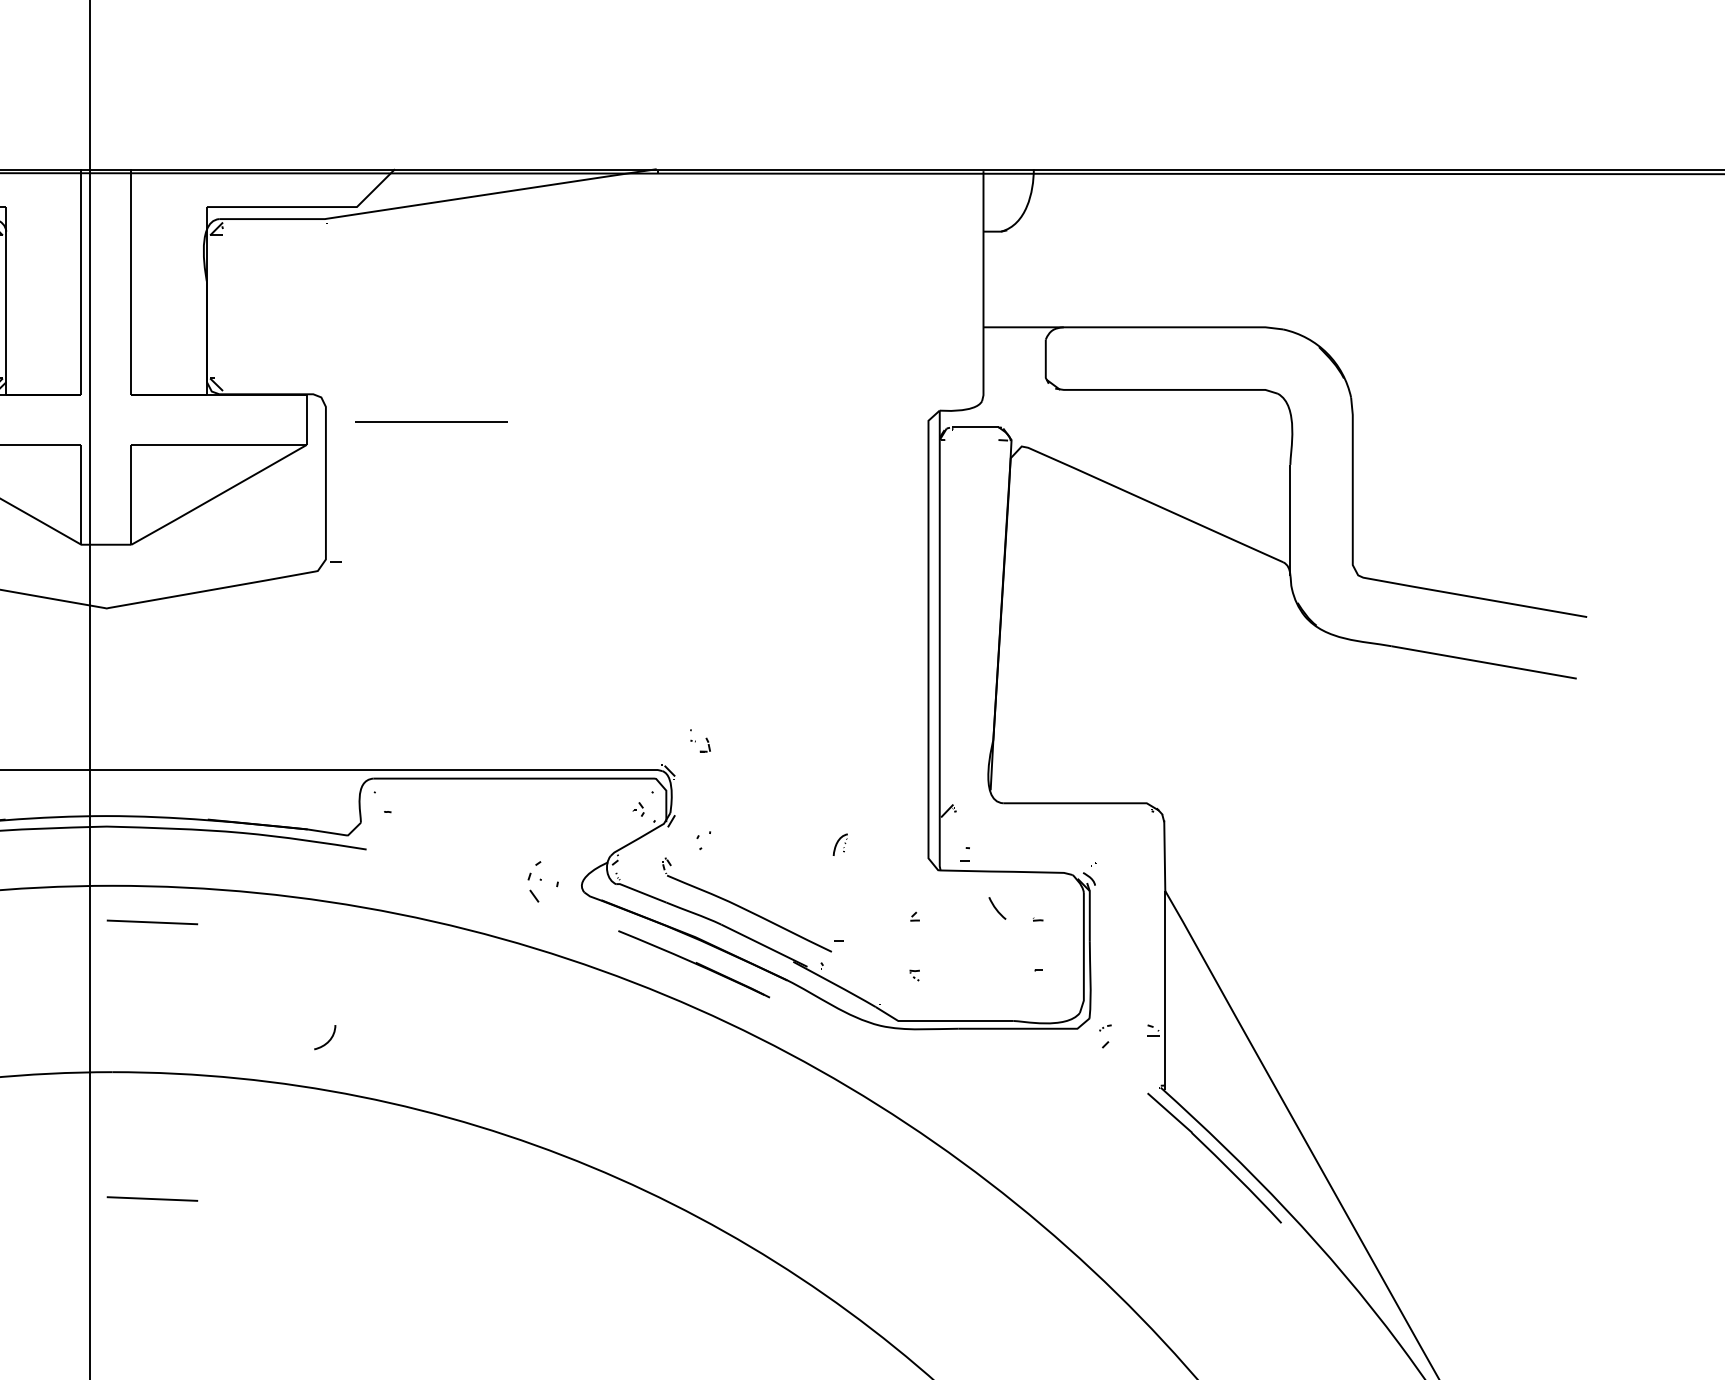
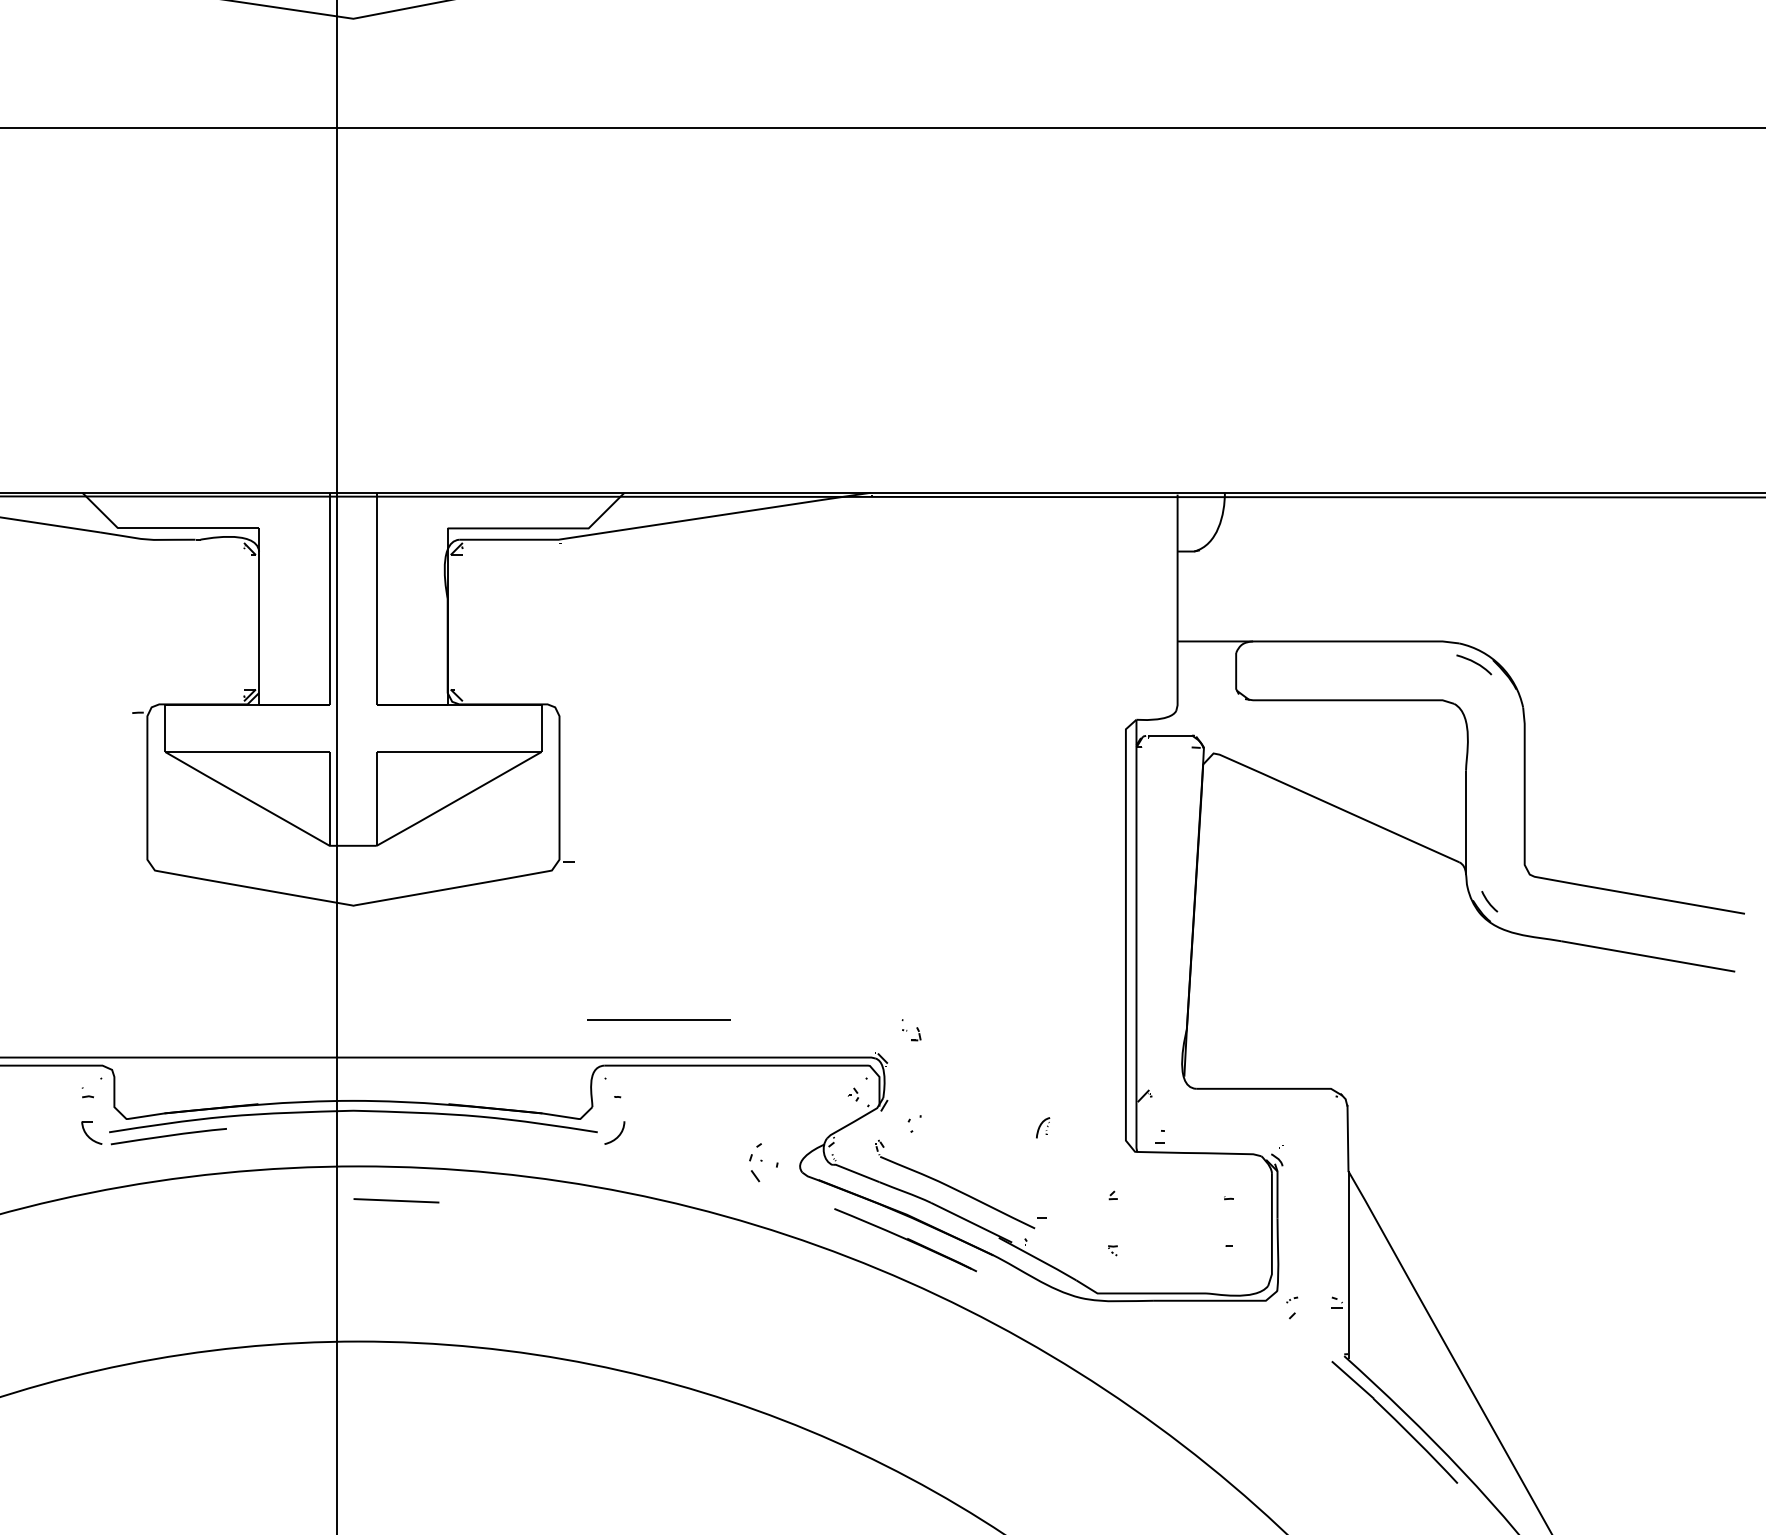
curve: (1299, 350) -> (1474, 663), added
line: (431, 420) -> (658, 1019), moved
curve: (997, 908) -> (1489, 901), moved
curve: (329, 1039) -> (618, 1134), moved
line: (152, 1198) -> (396, 1460), removed

